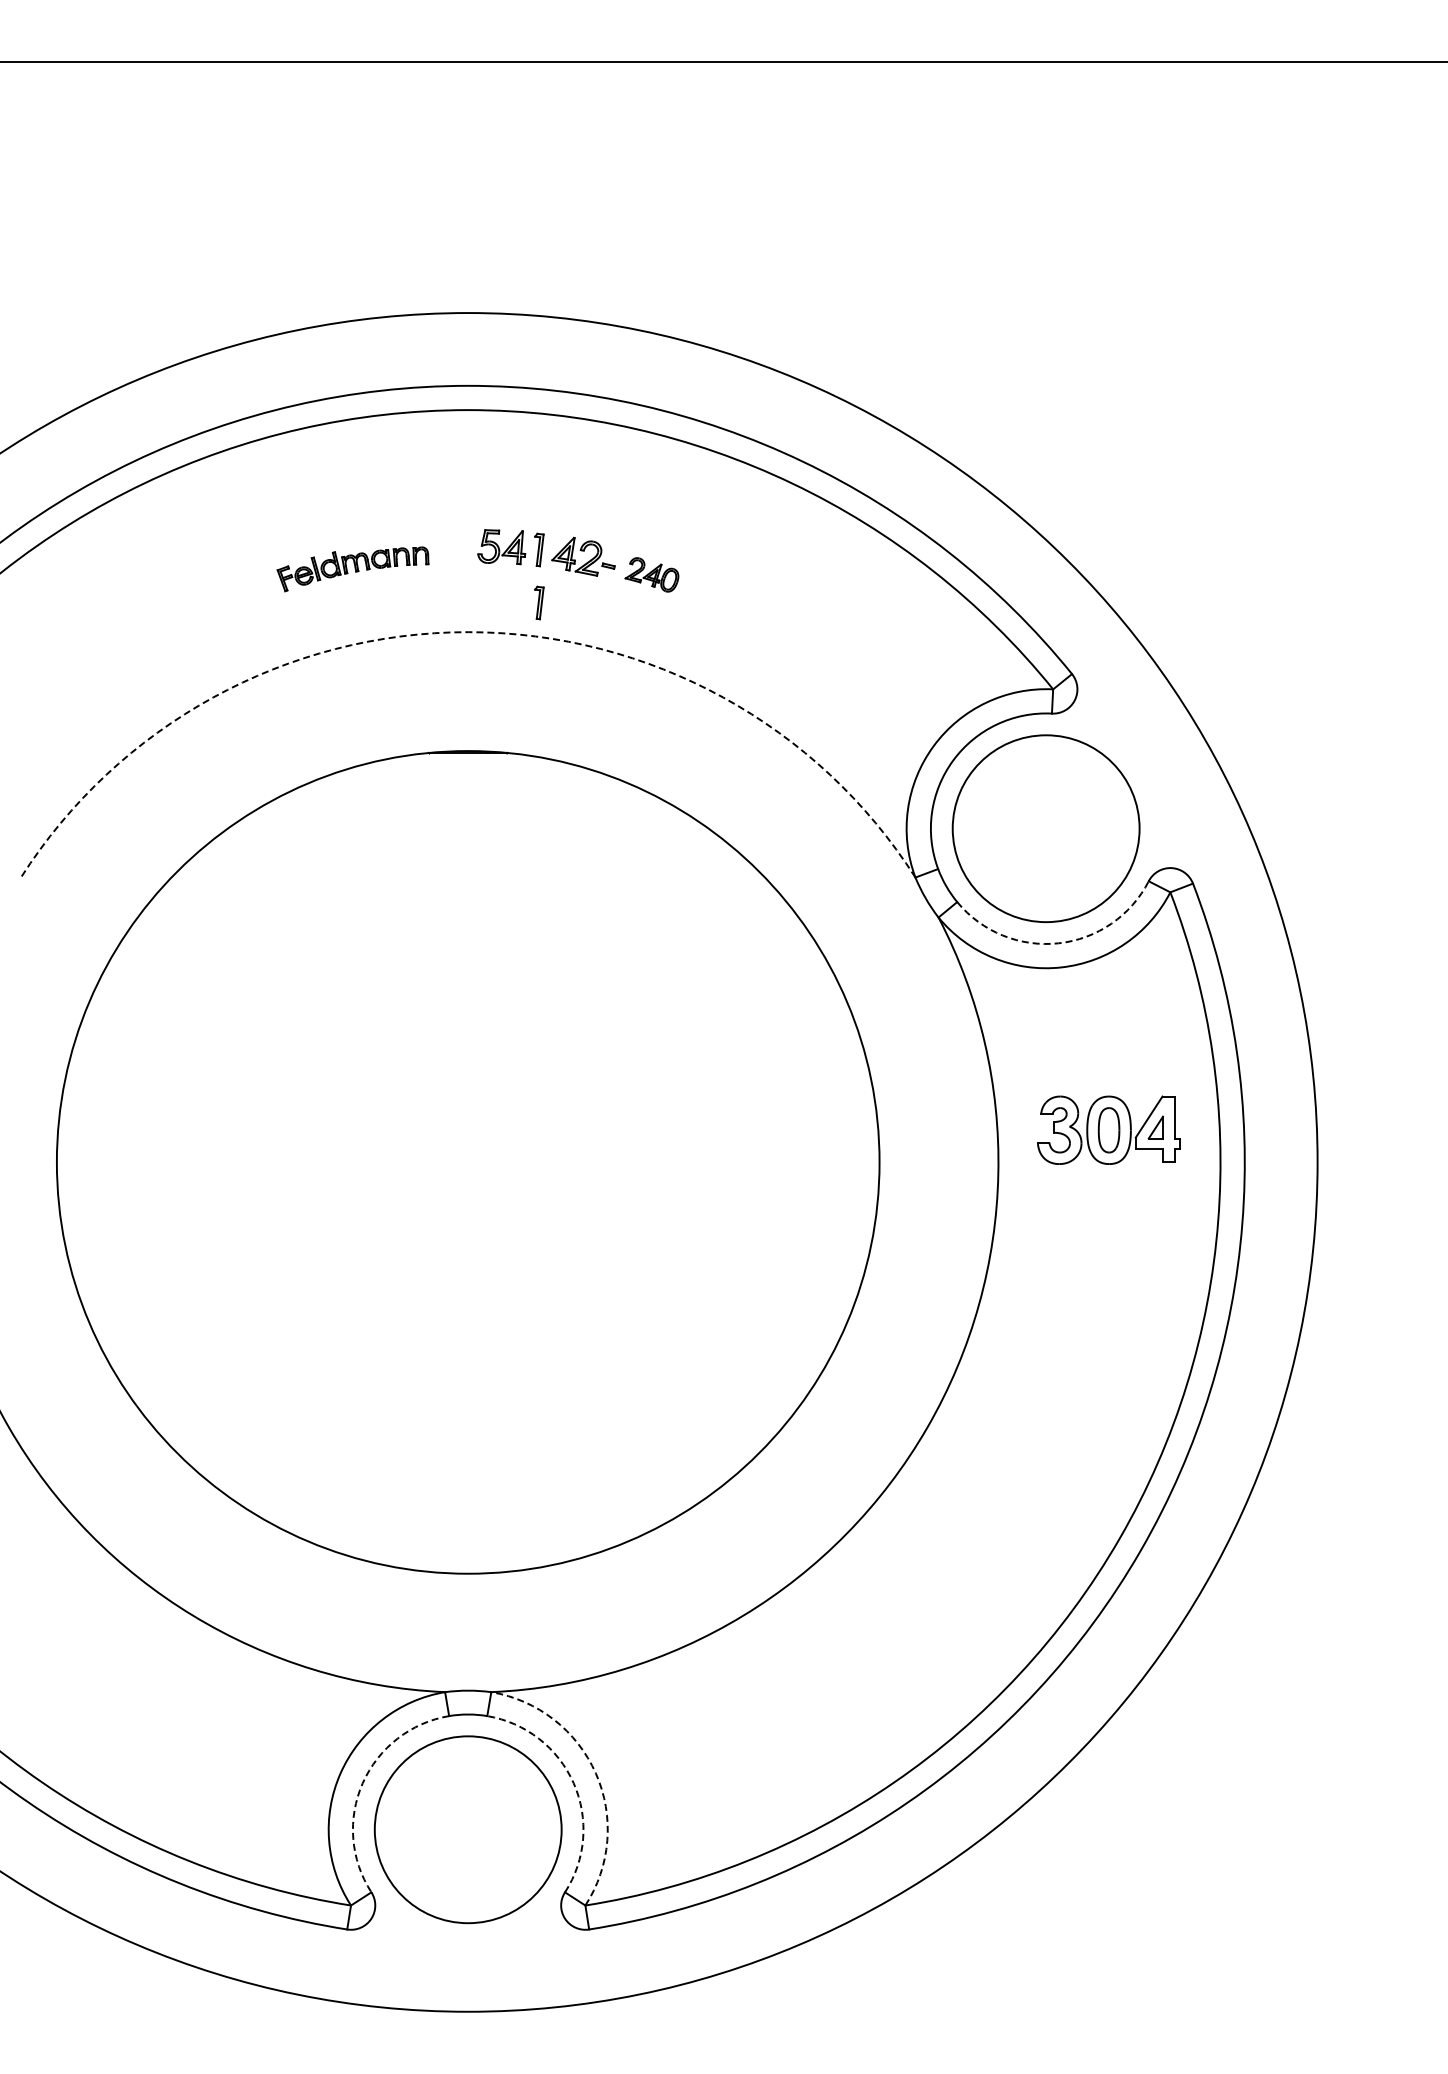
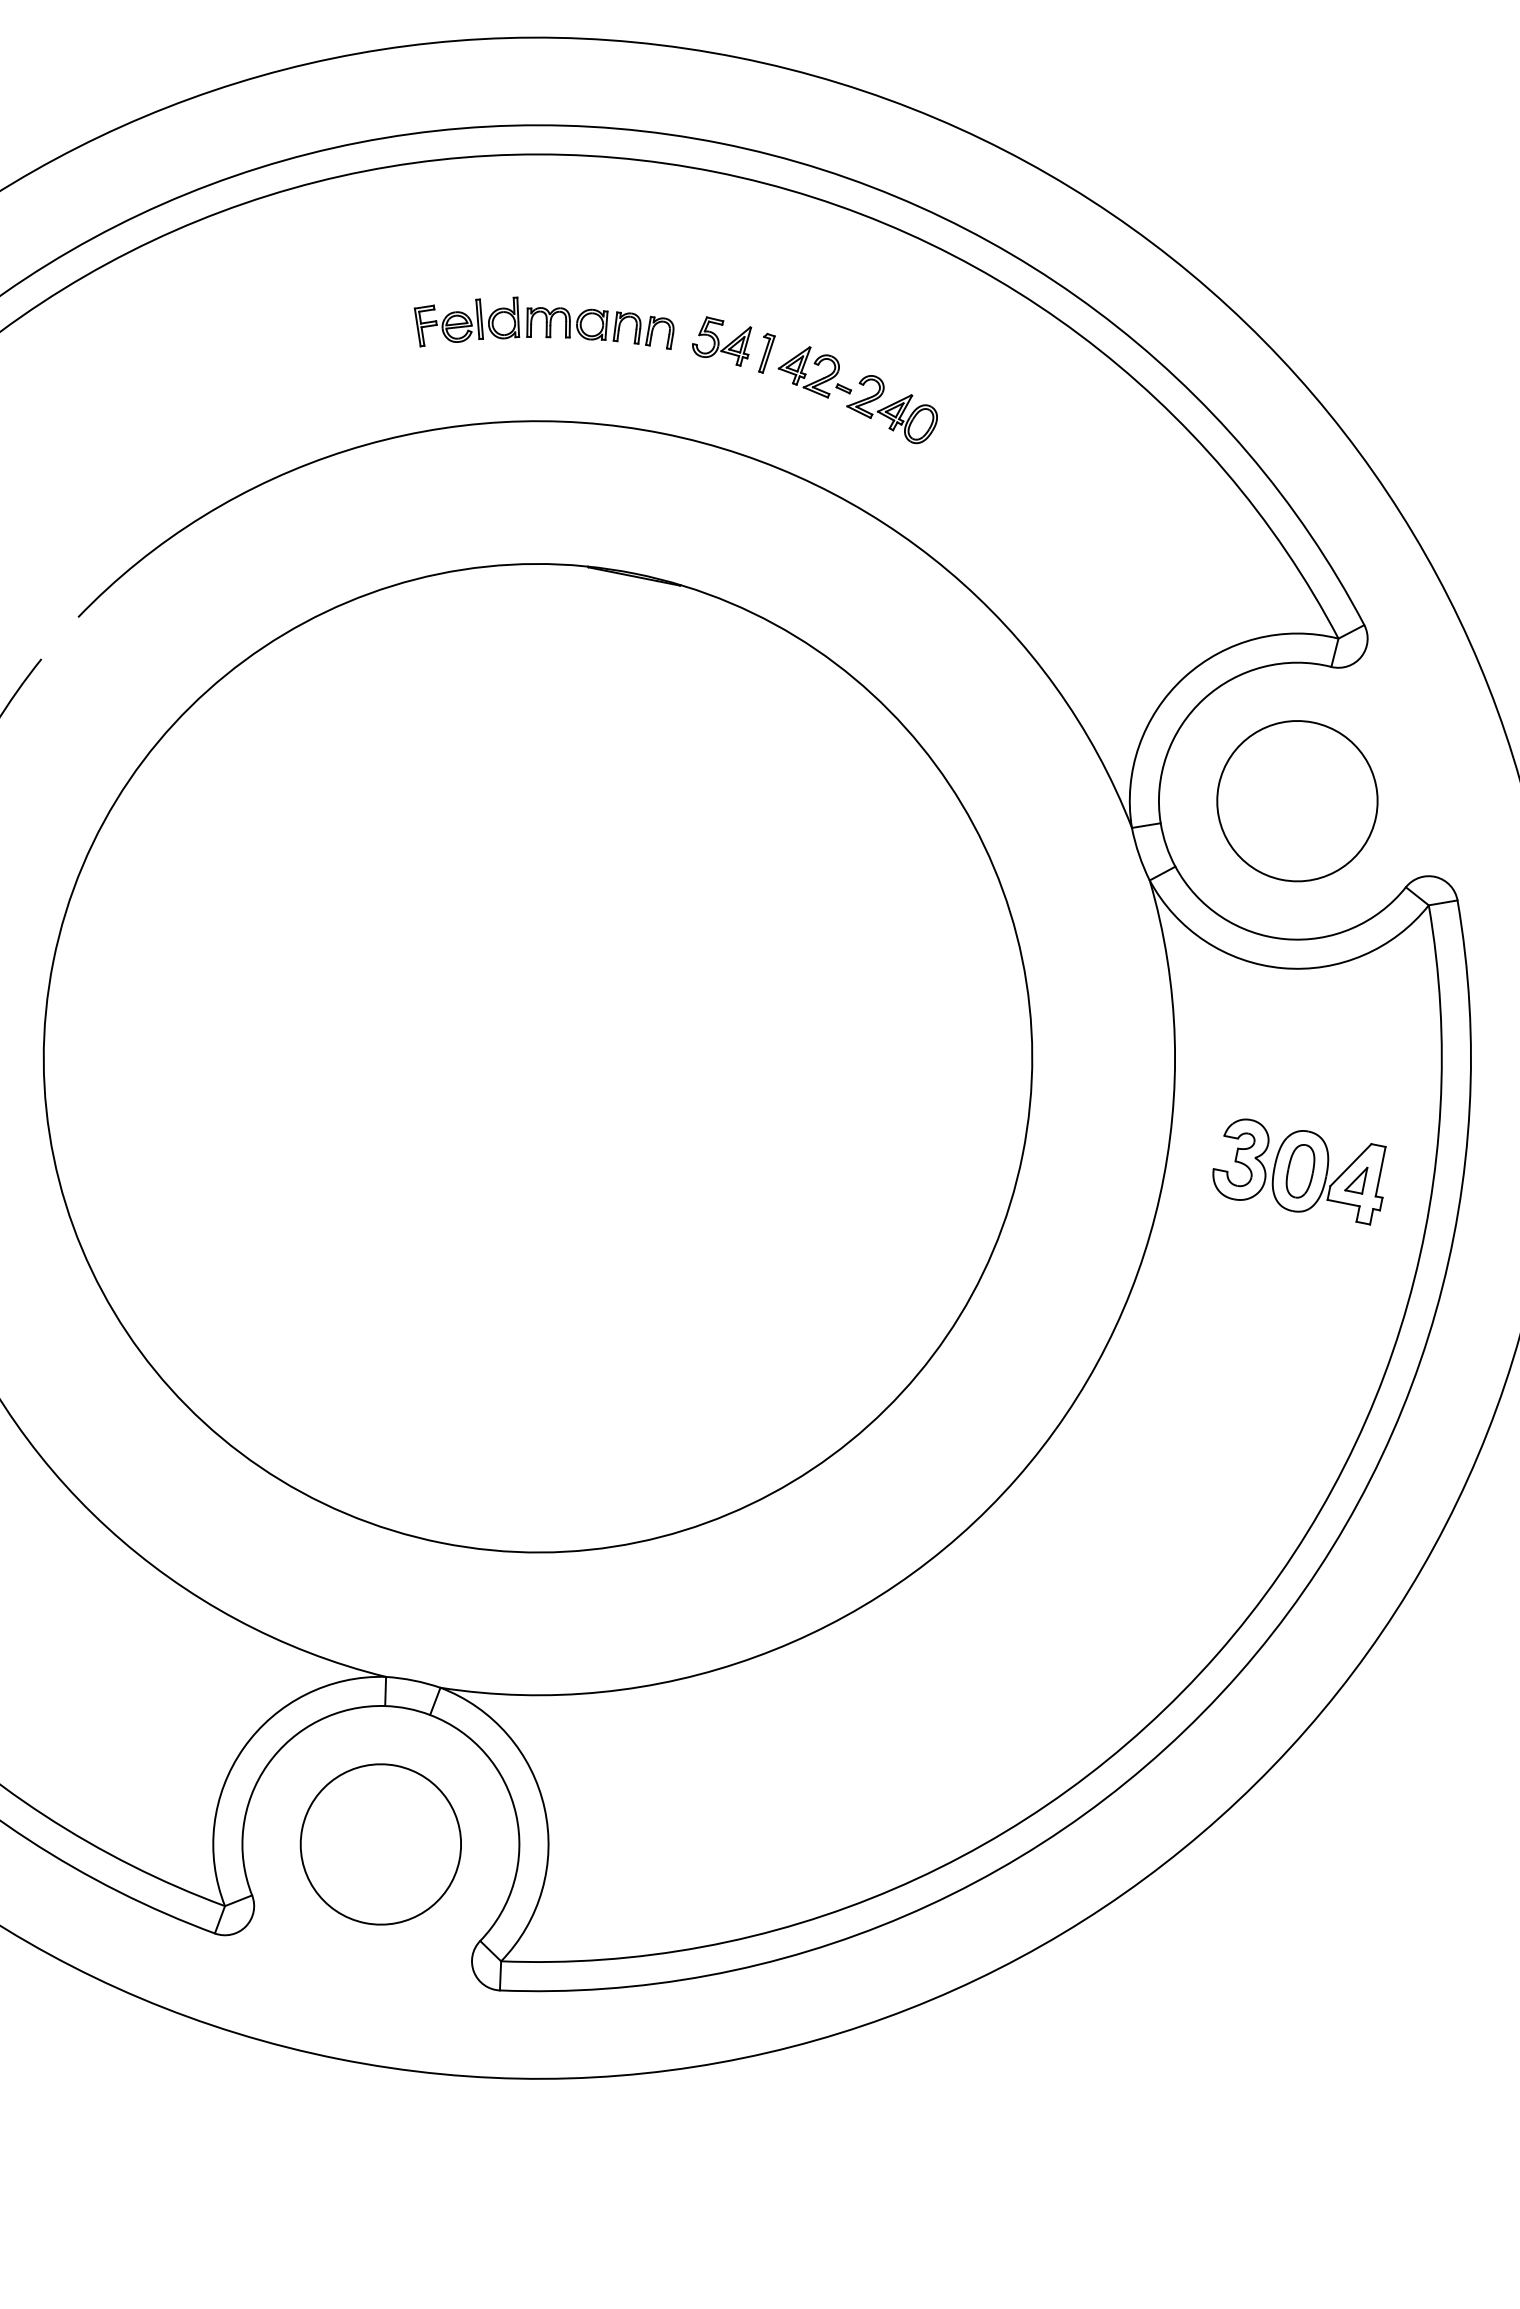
part: (352, 569) -> (541, 332), size x1.43
part: (651, 574) -> (892, 408), size x1.43
part: (539, 602) -> (753, 415), removed
arc: (468, 632) -> (663, 434), dashed -> solid
circle: (1045, 828) -> (1296, 800), size x0.71
arc: (1058, 943) -> (1284, 939), dashed -> solid
arc: (595, 1773) -> (544, 1808), dashed -> solid
arc: (362, 1783) -> (267, 1765), dashed -> solid
arc: (573, 1783) -> (515, 1814), dashed -> solid
circle: (467, 1829) -> (380, 1843), size x0.71

